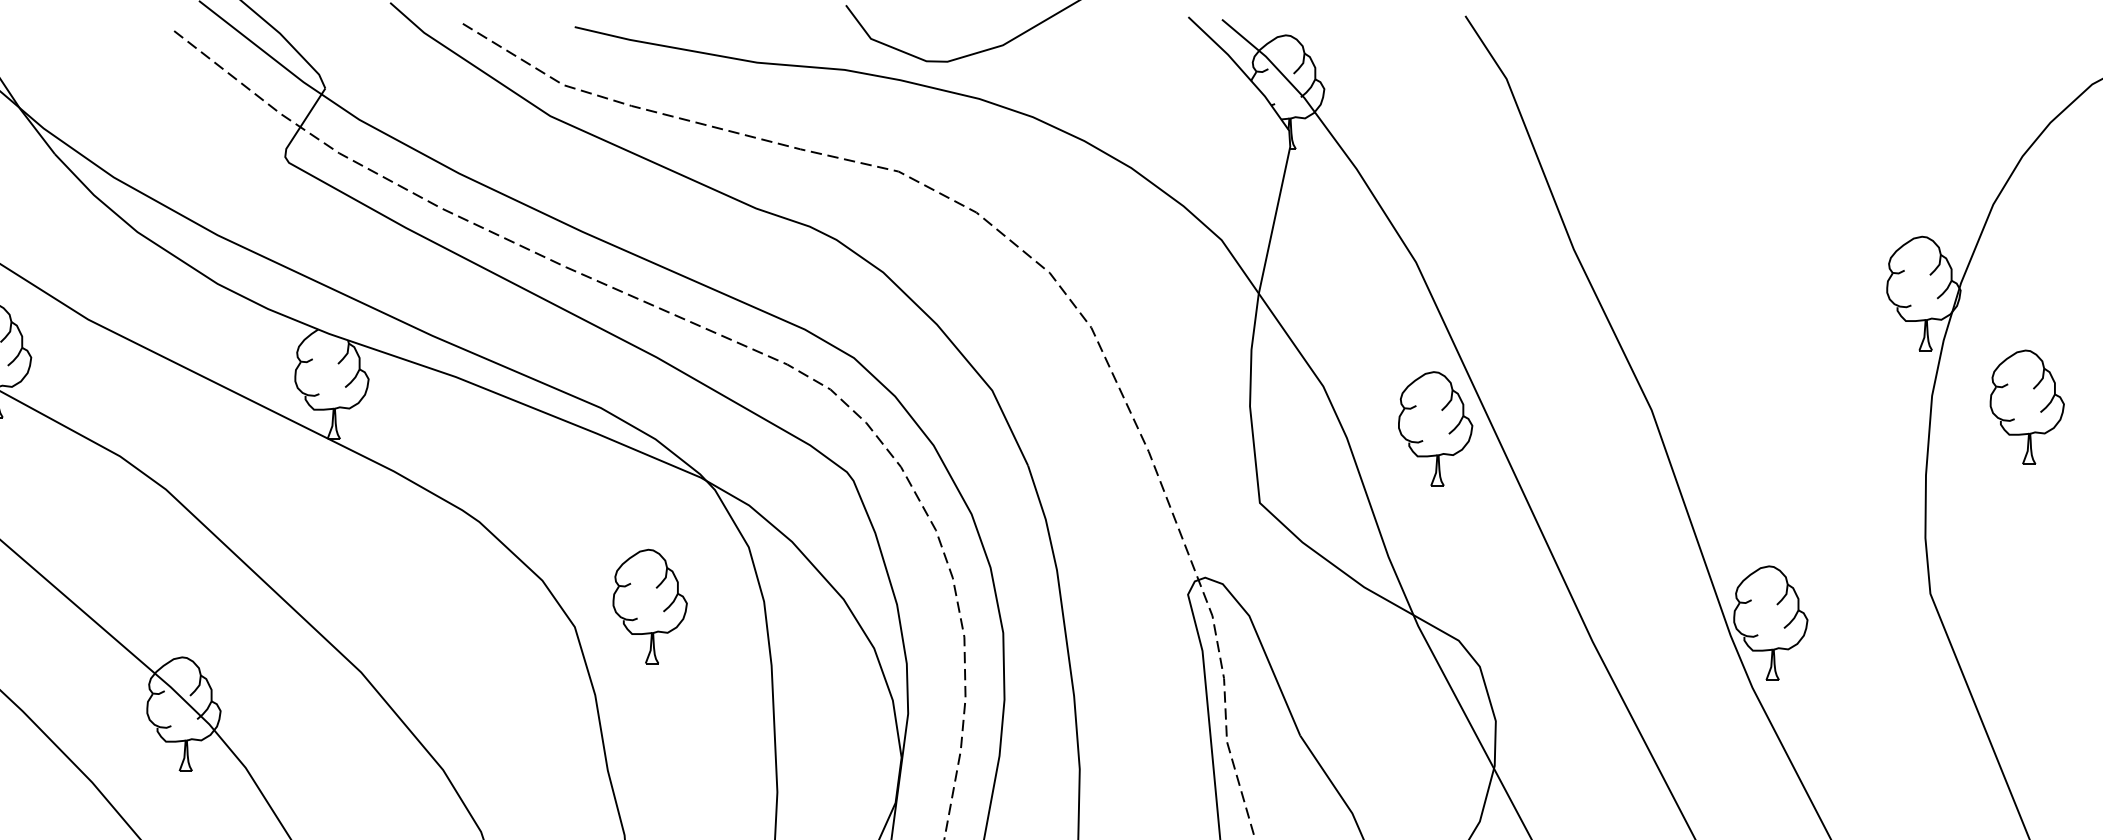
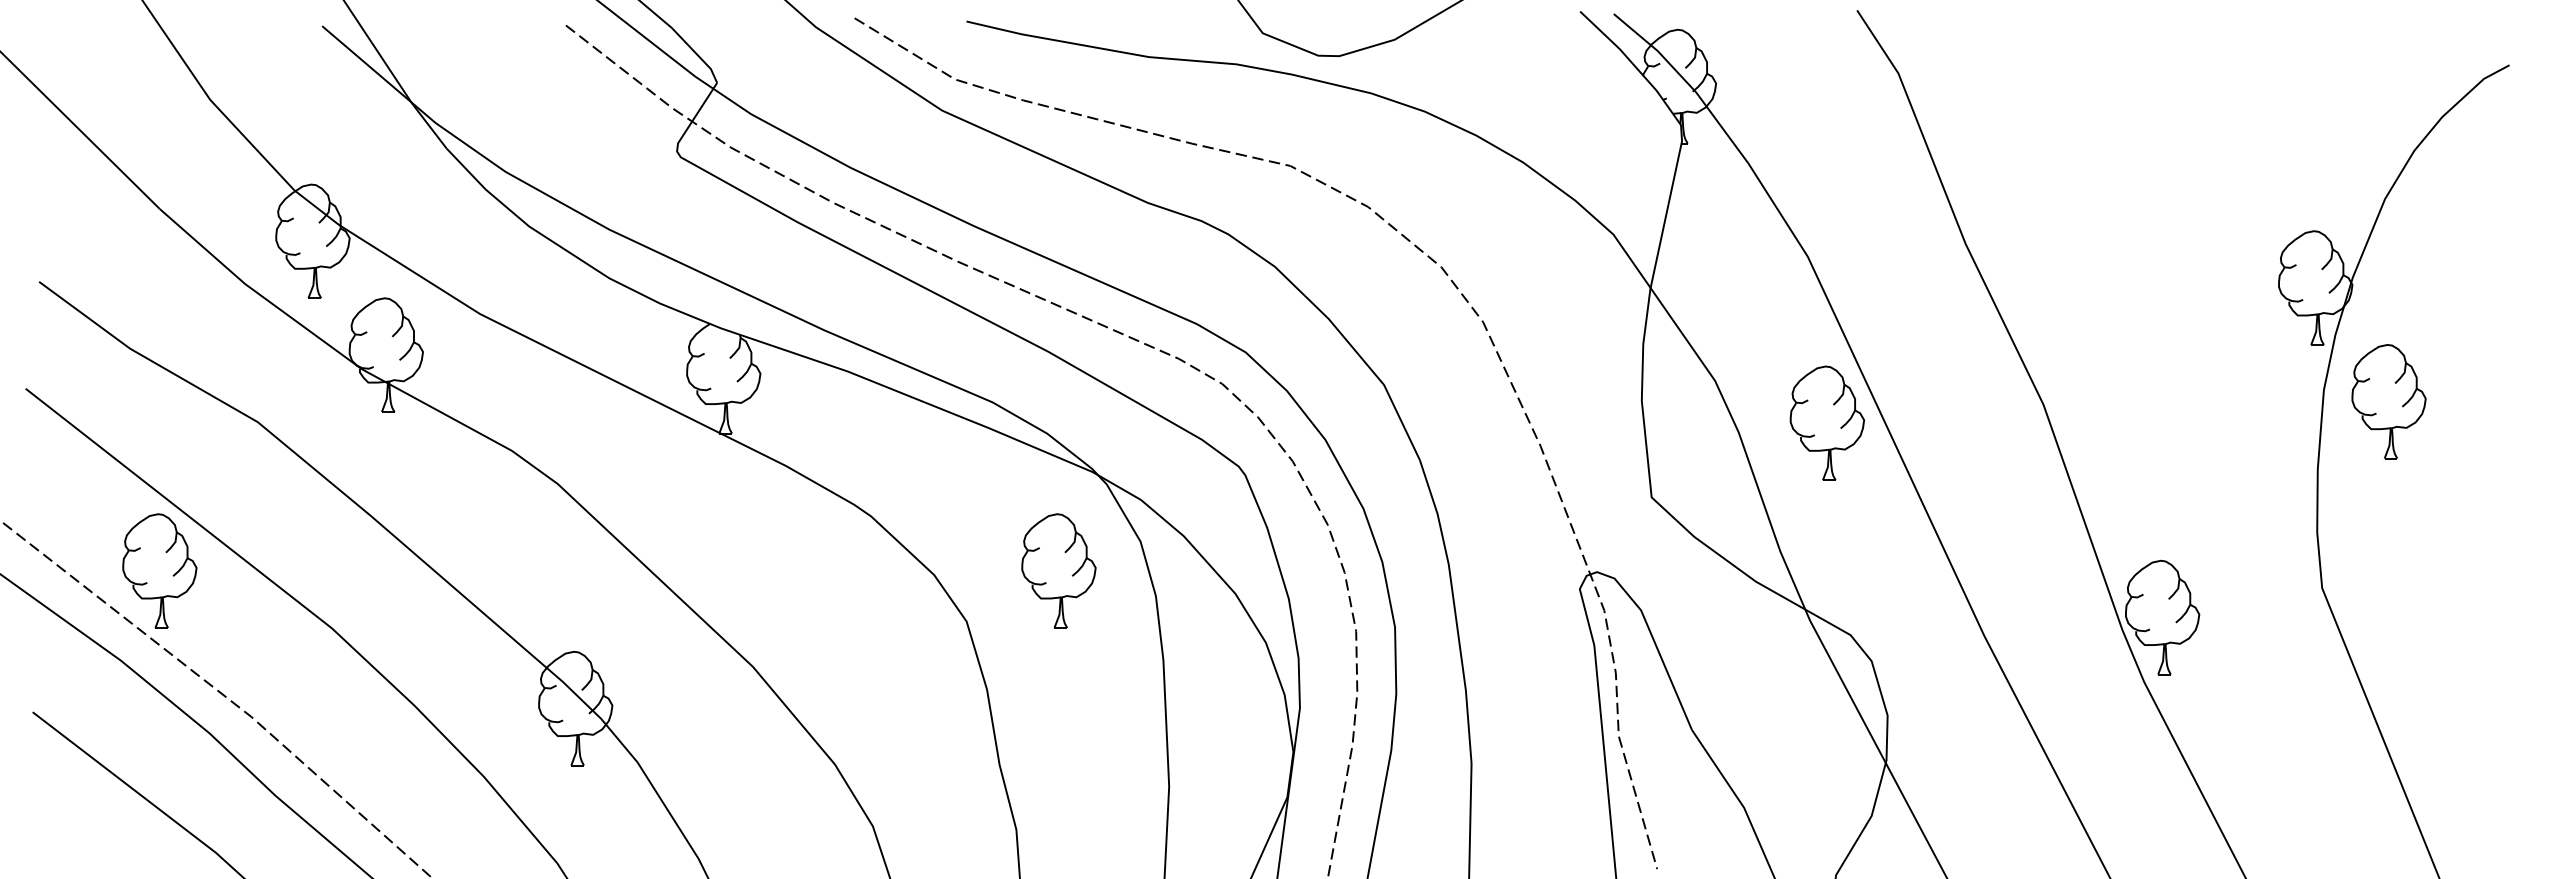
part: (2026, 407) -> (2388, 401), moved
part: (649, 606) -> (1058, 570), moved

